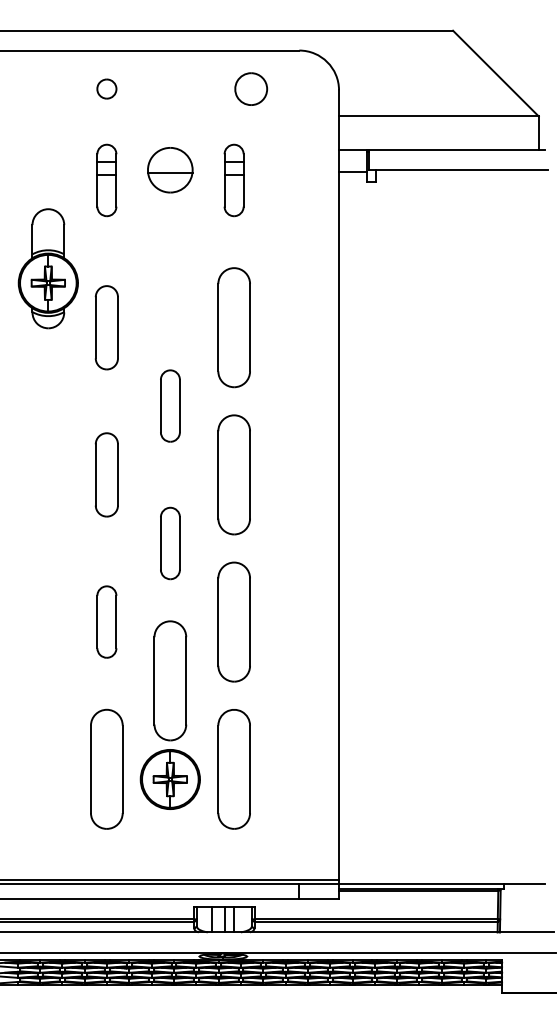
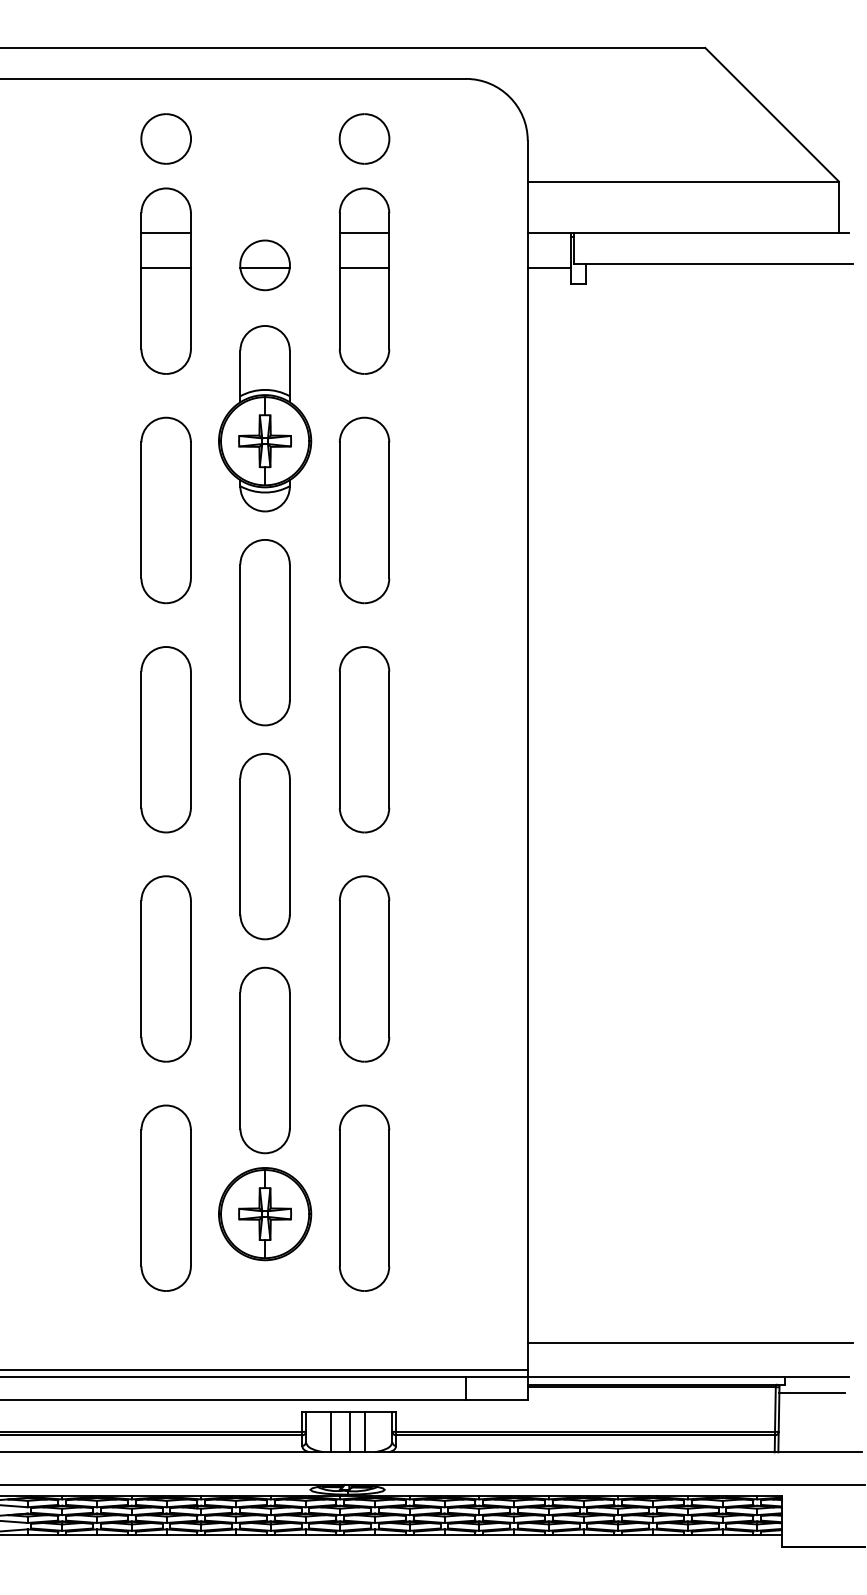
part: (106, 88) -> (165, 137), size x1.67
part: (251, 88) -> (364, 137), moved
part: (170, 170) -> (265, 265), size x0.71
part: (106, 180) -> (165, 281), size x1.67
part: (233, 180) -> (363, 281), size x1.67
part: (47, 268) -> (263, 418), moved
part: (106, 327) -> (165, 510), size x1.43
part: (170, 405) -> (265, 631), size x1.67
part: (106, 474) -> (165, 739), size x1.43
part: (170, 543) -> (265, 846), size x1.67
part: (106, 621) -> (165, 968), size x1.67
line: (443, 862) -> (690, 1343), added
line: (521, 894) -> (811, 1393), added

